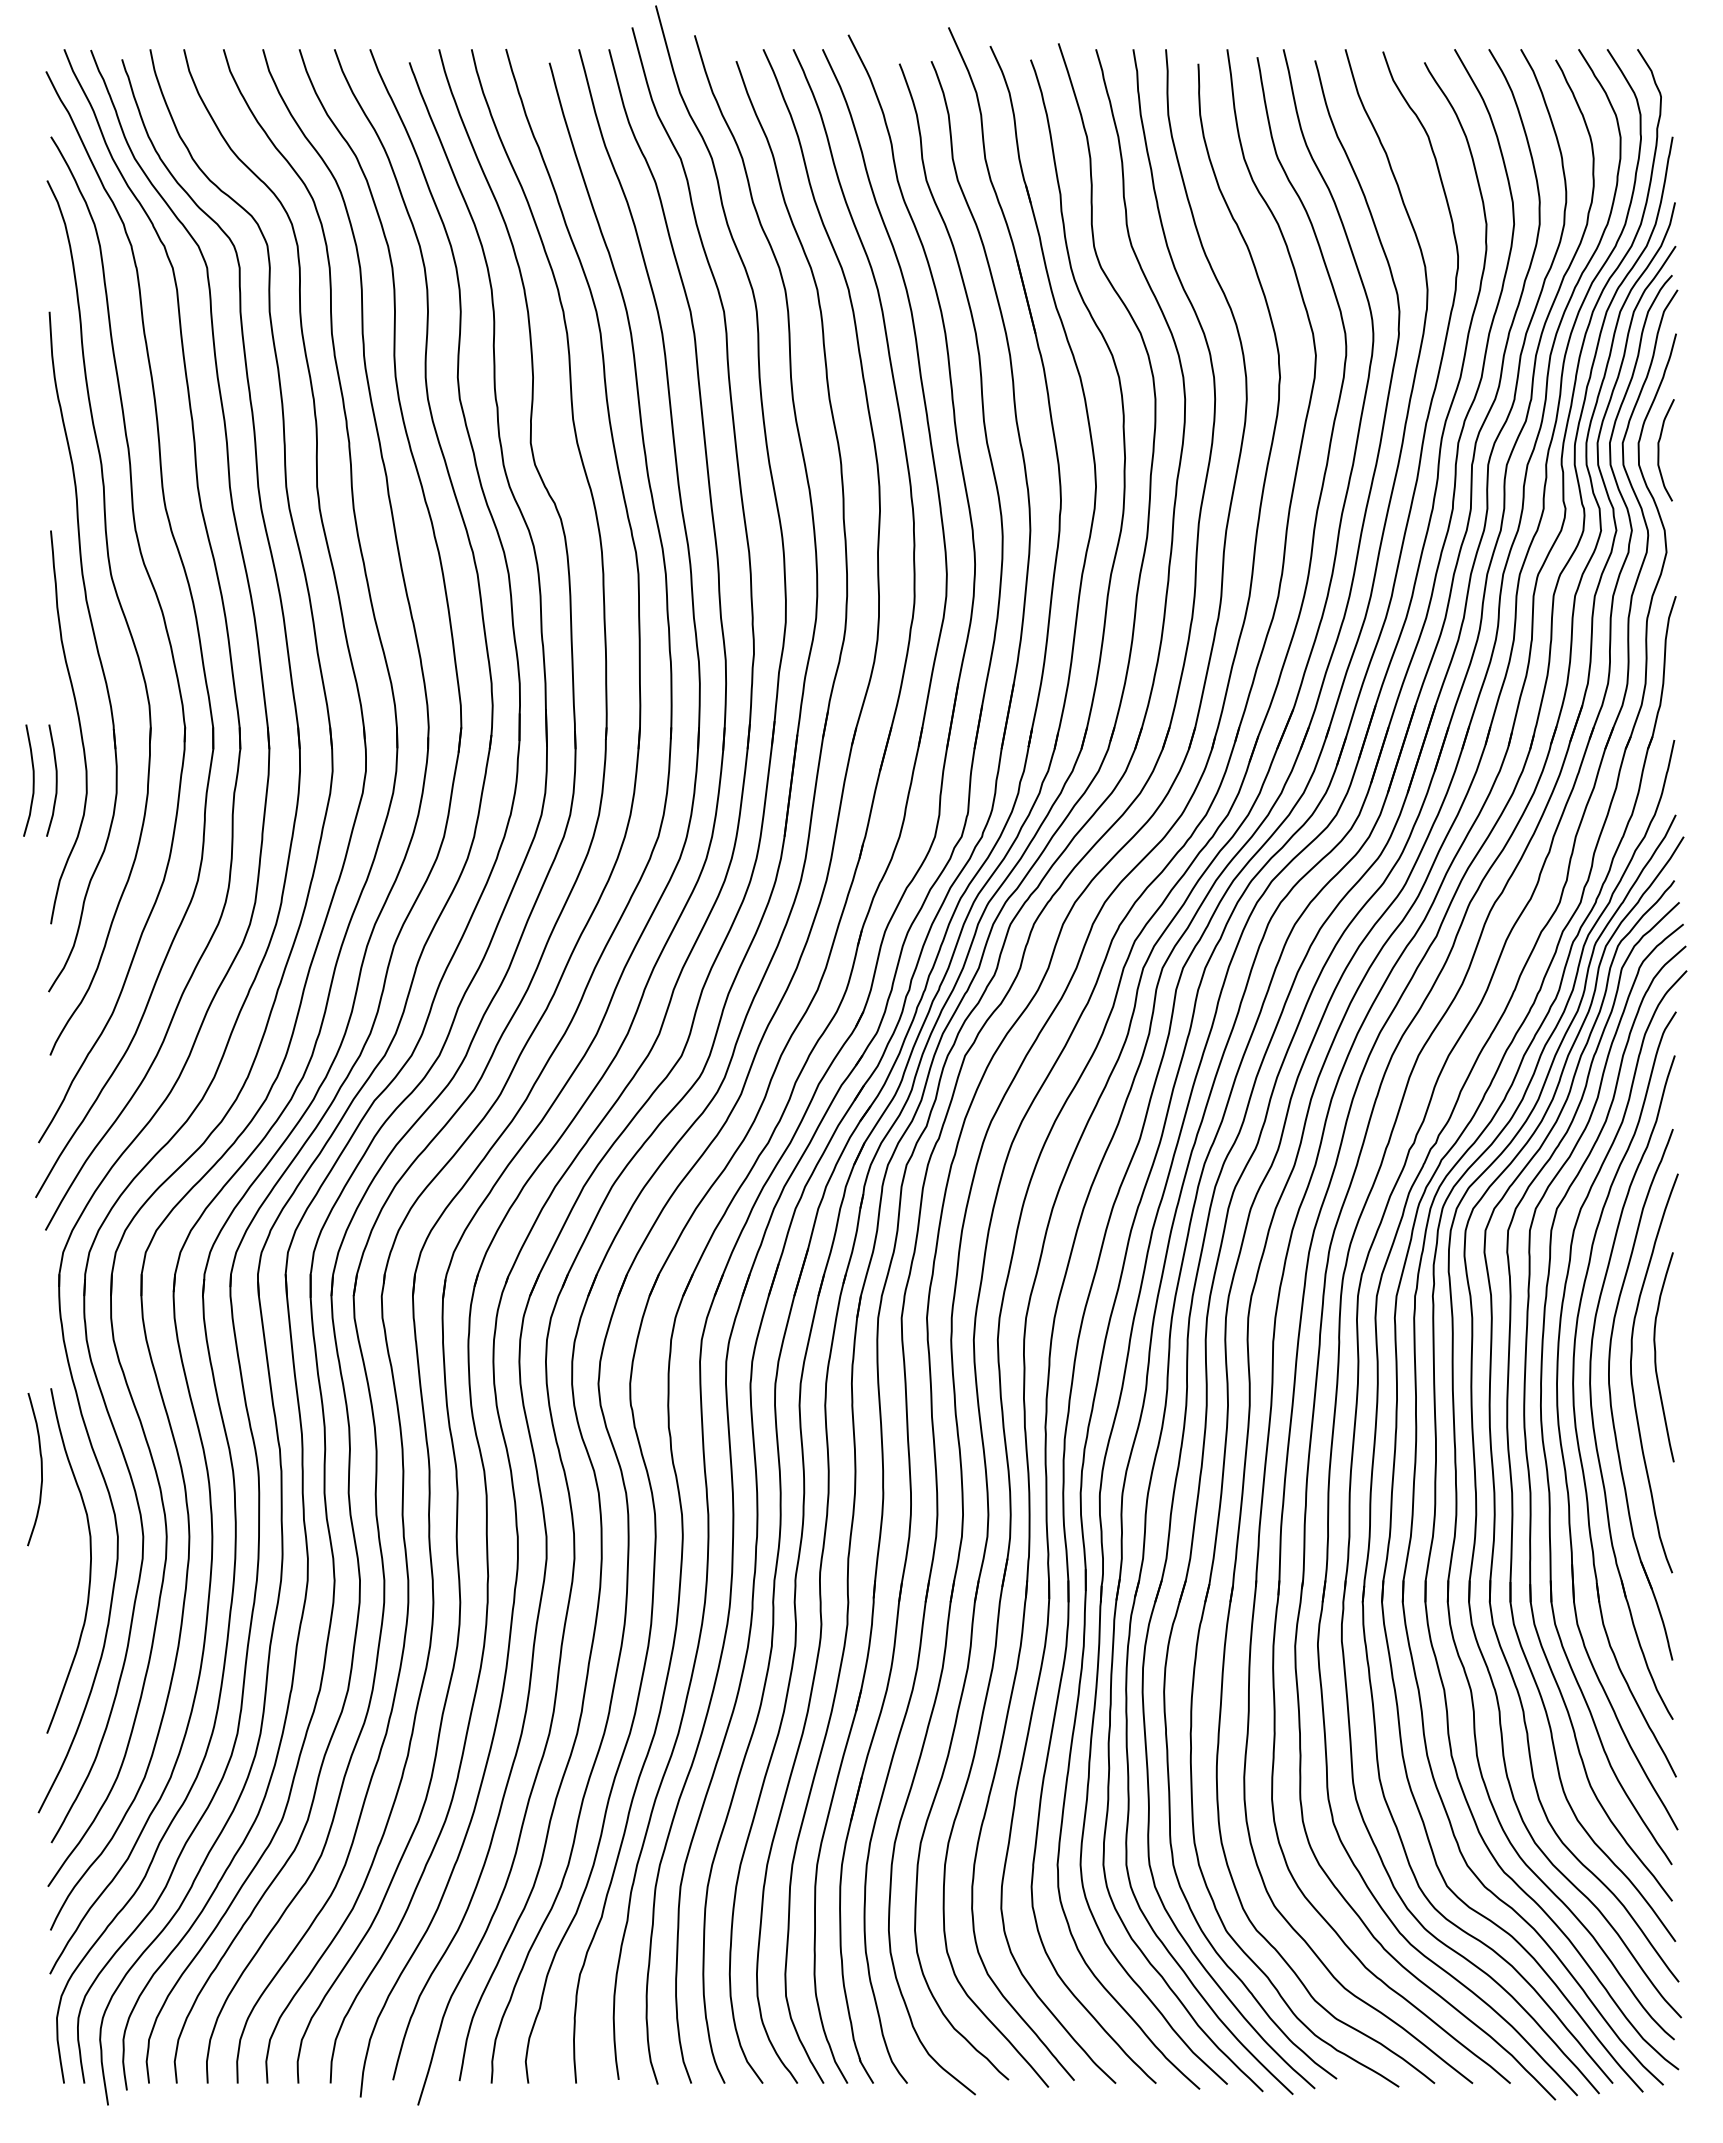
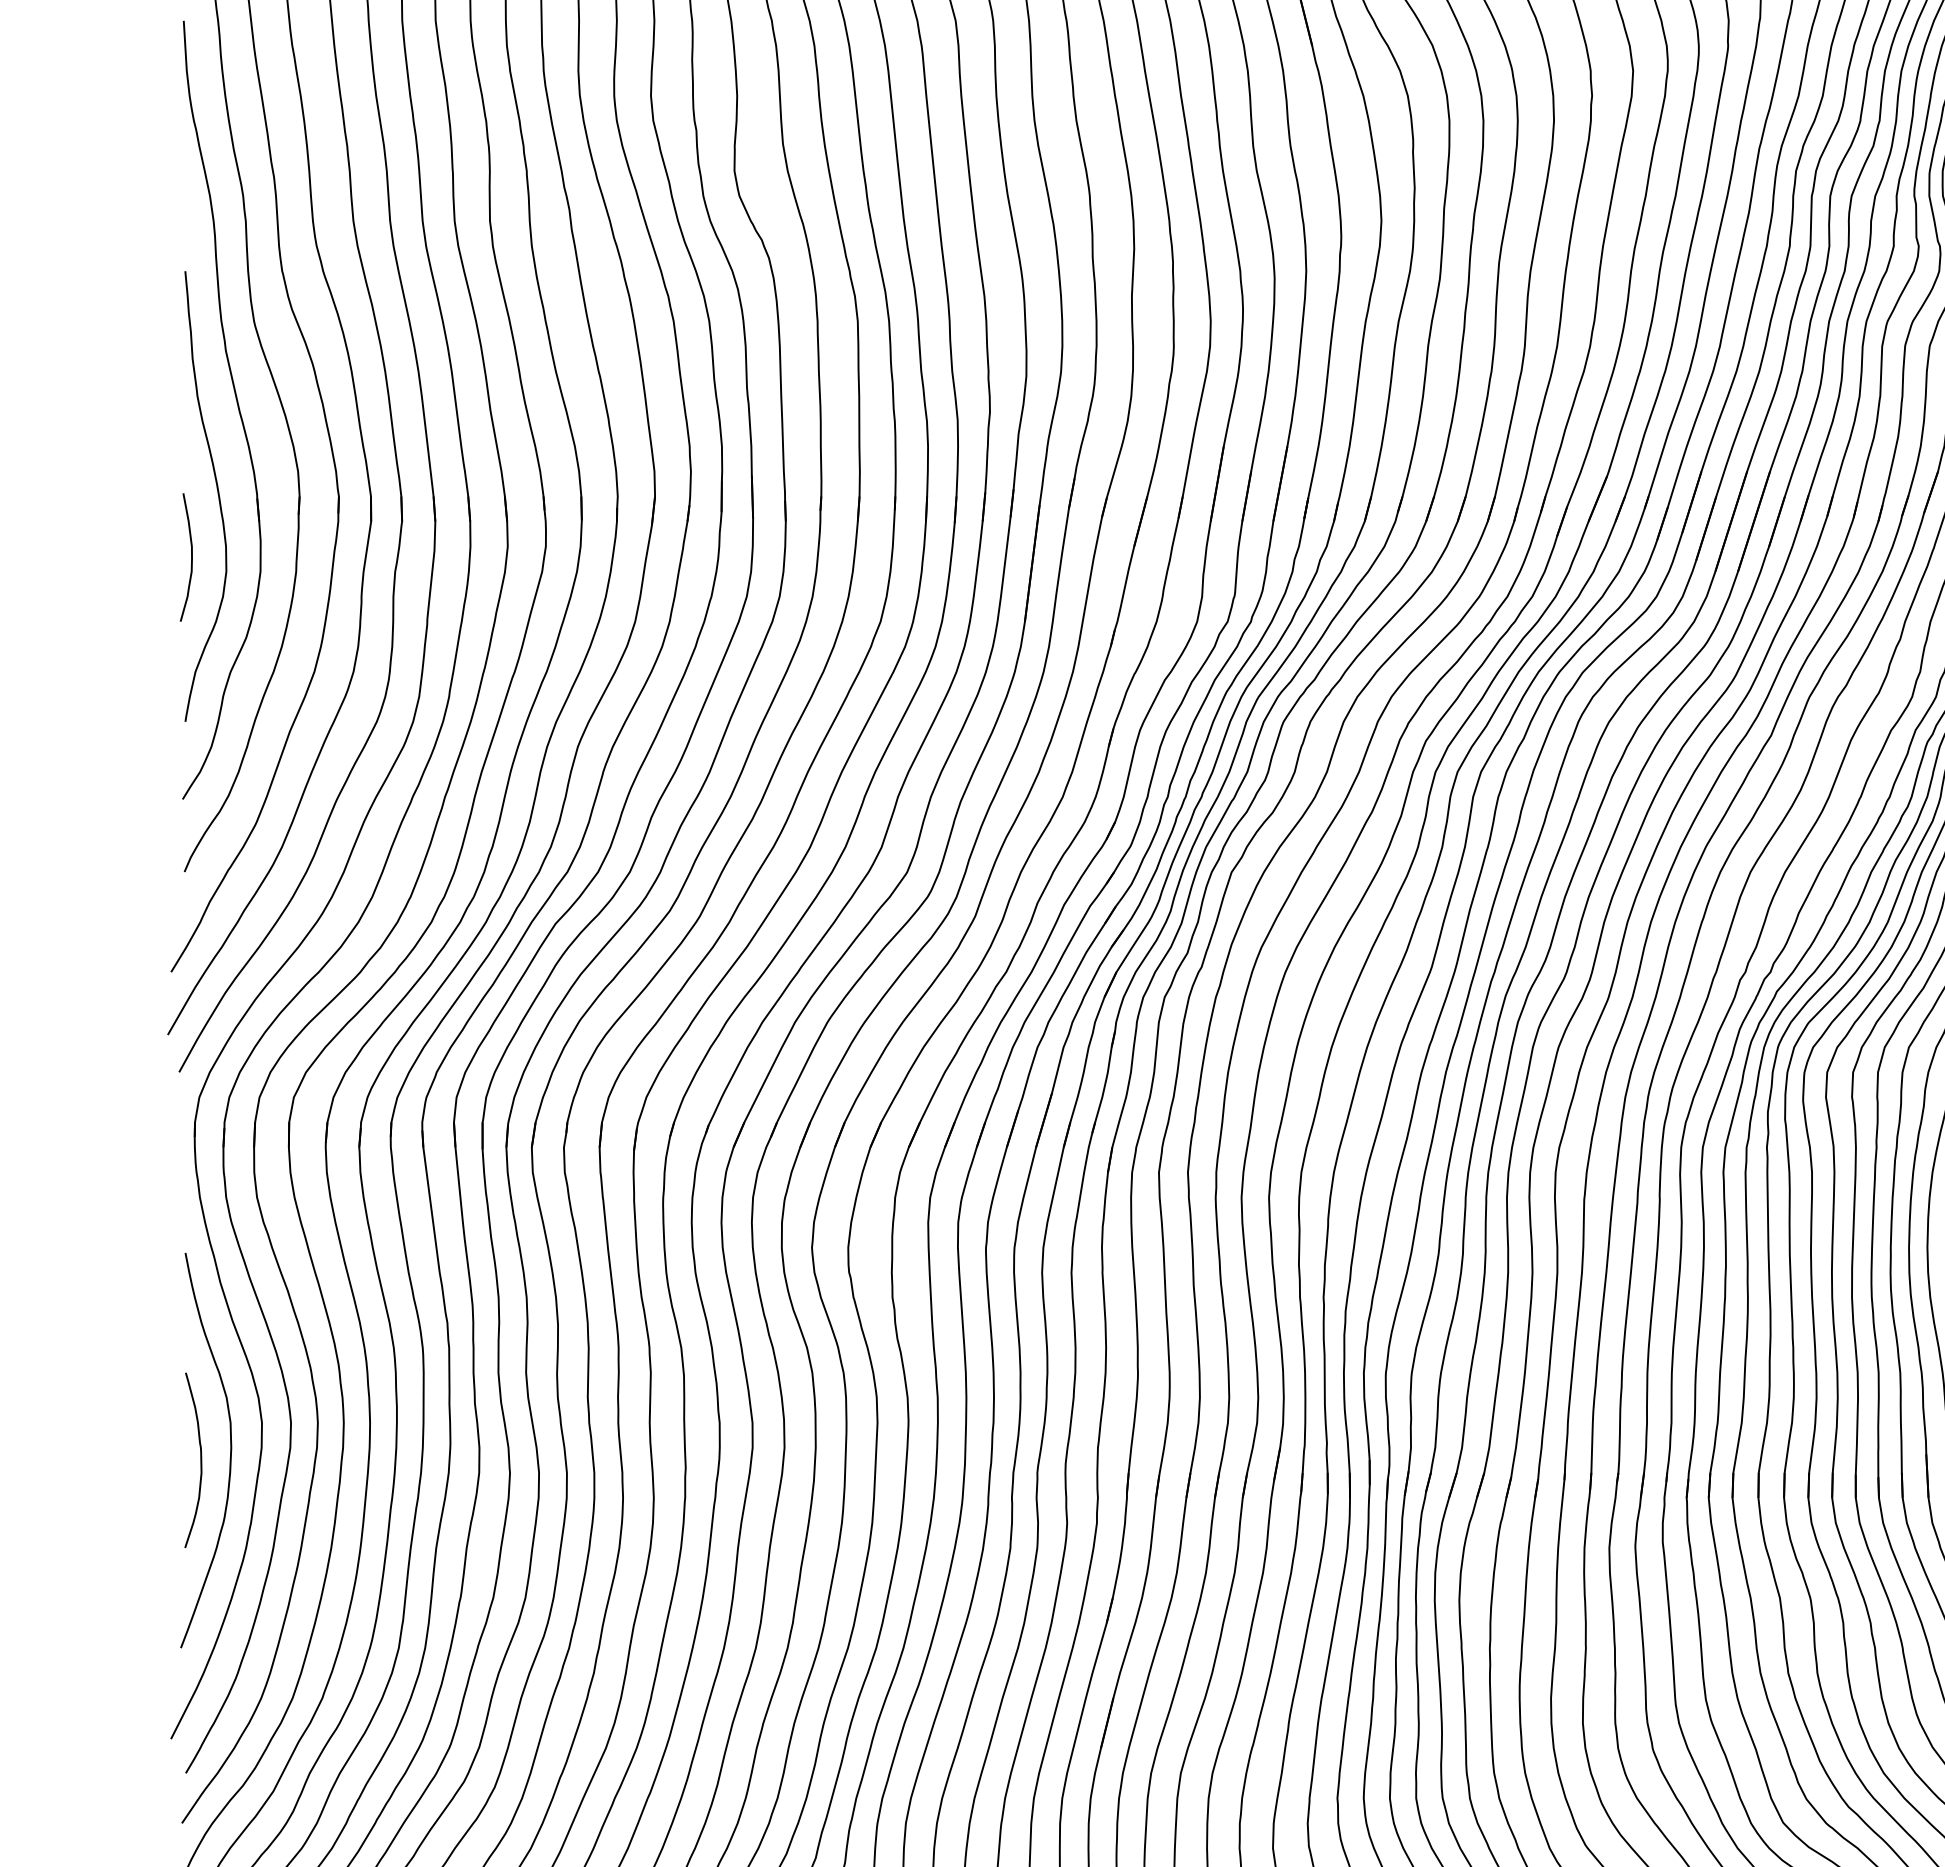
curve: (32, 780) -> (164, 557), removed
curve: (40, 1466) -> (199, 1456), moved

